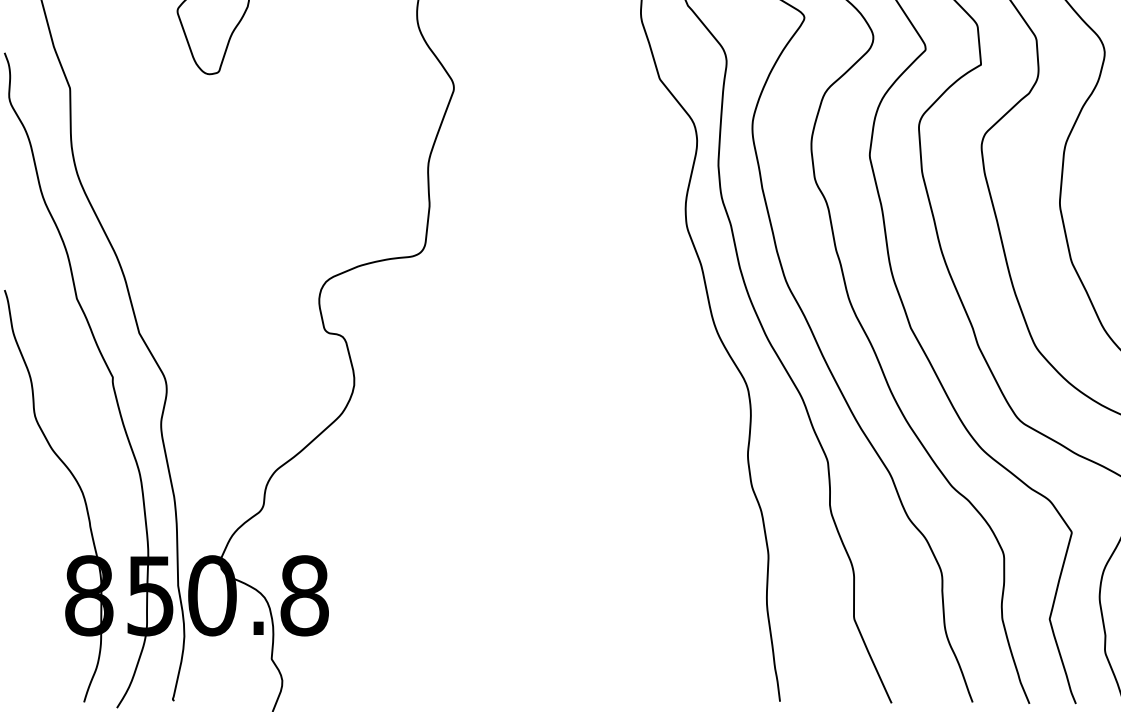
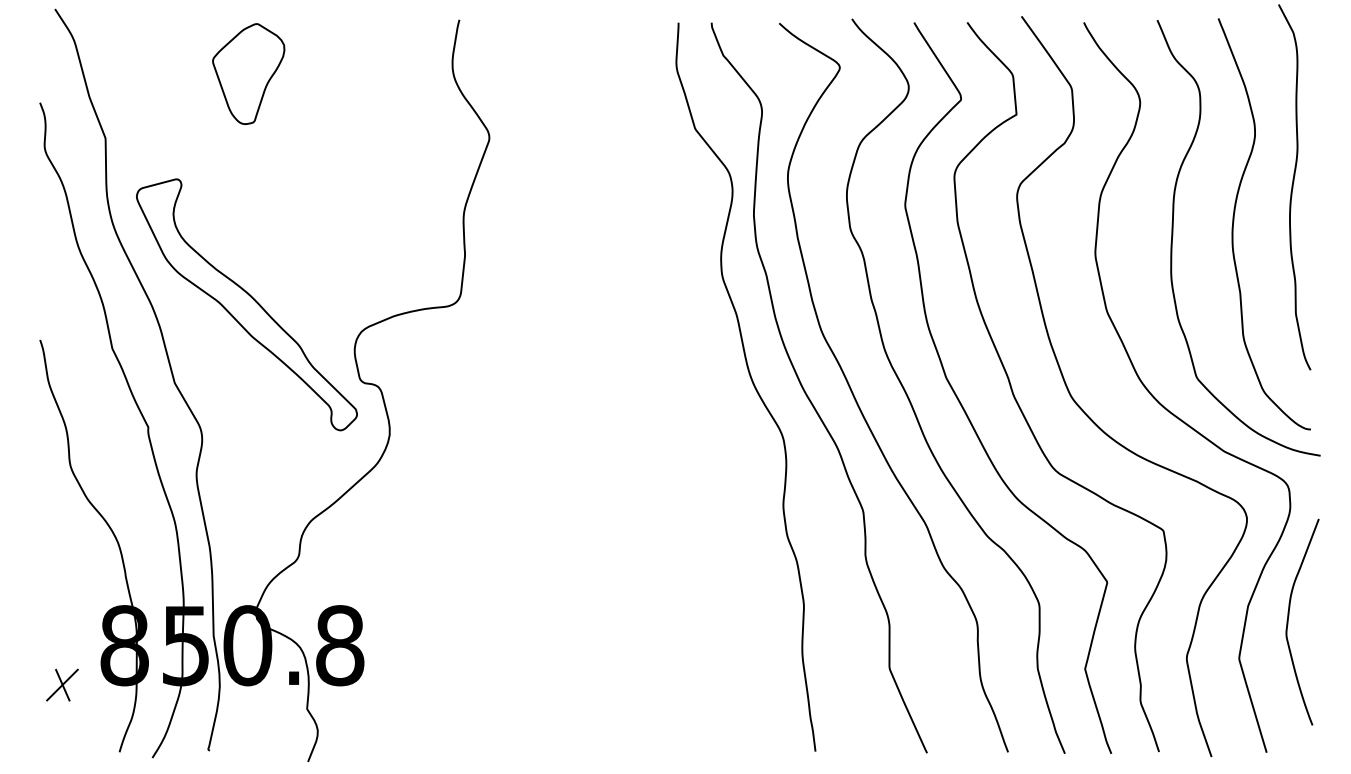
part: (211, 254) -> (246, 304), added
part: (27, 634) -> (62, 684), added

